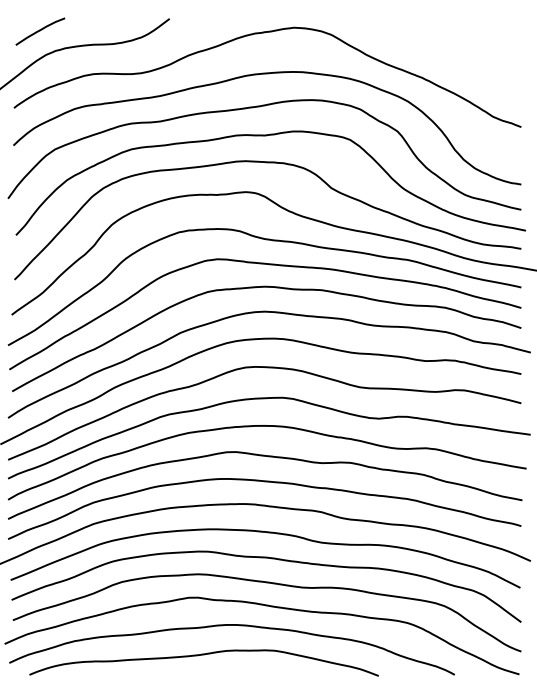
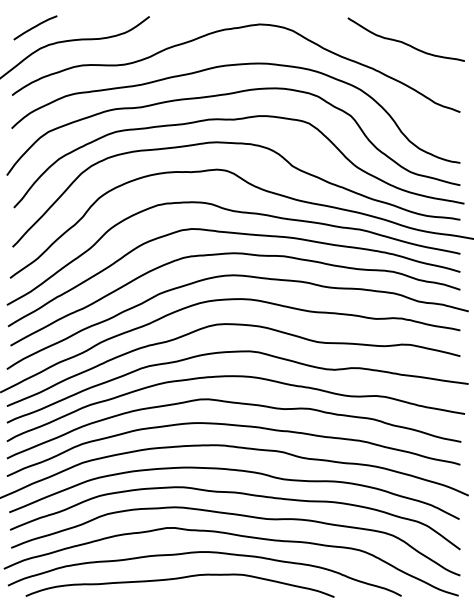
curve: (456, 47) -> (403, 41), added

